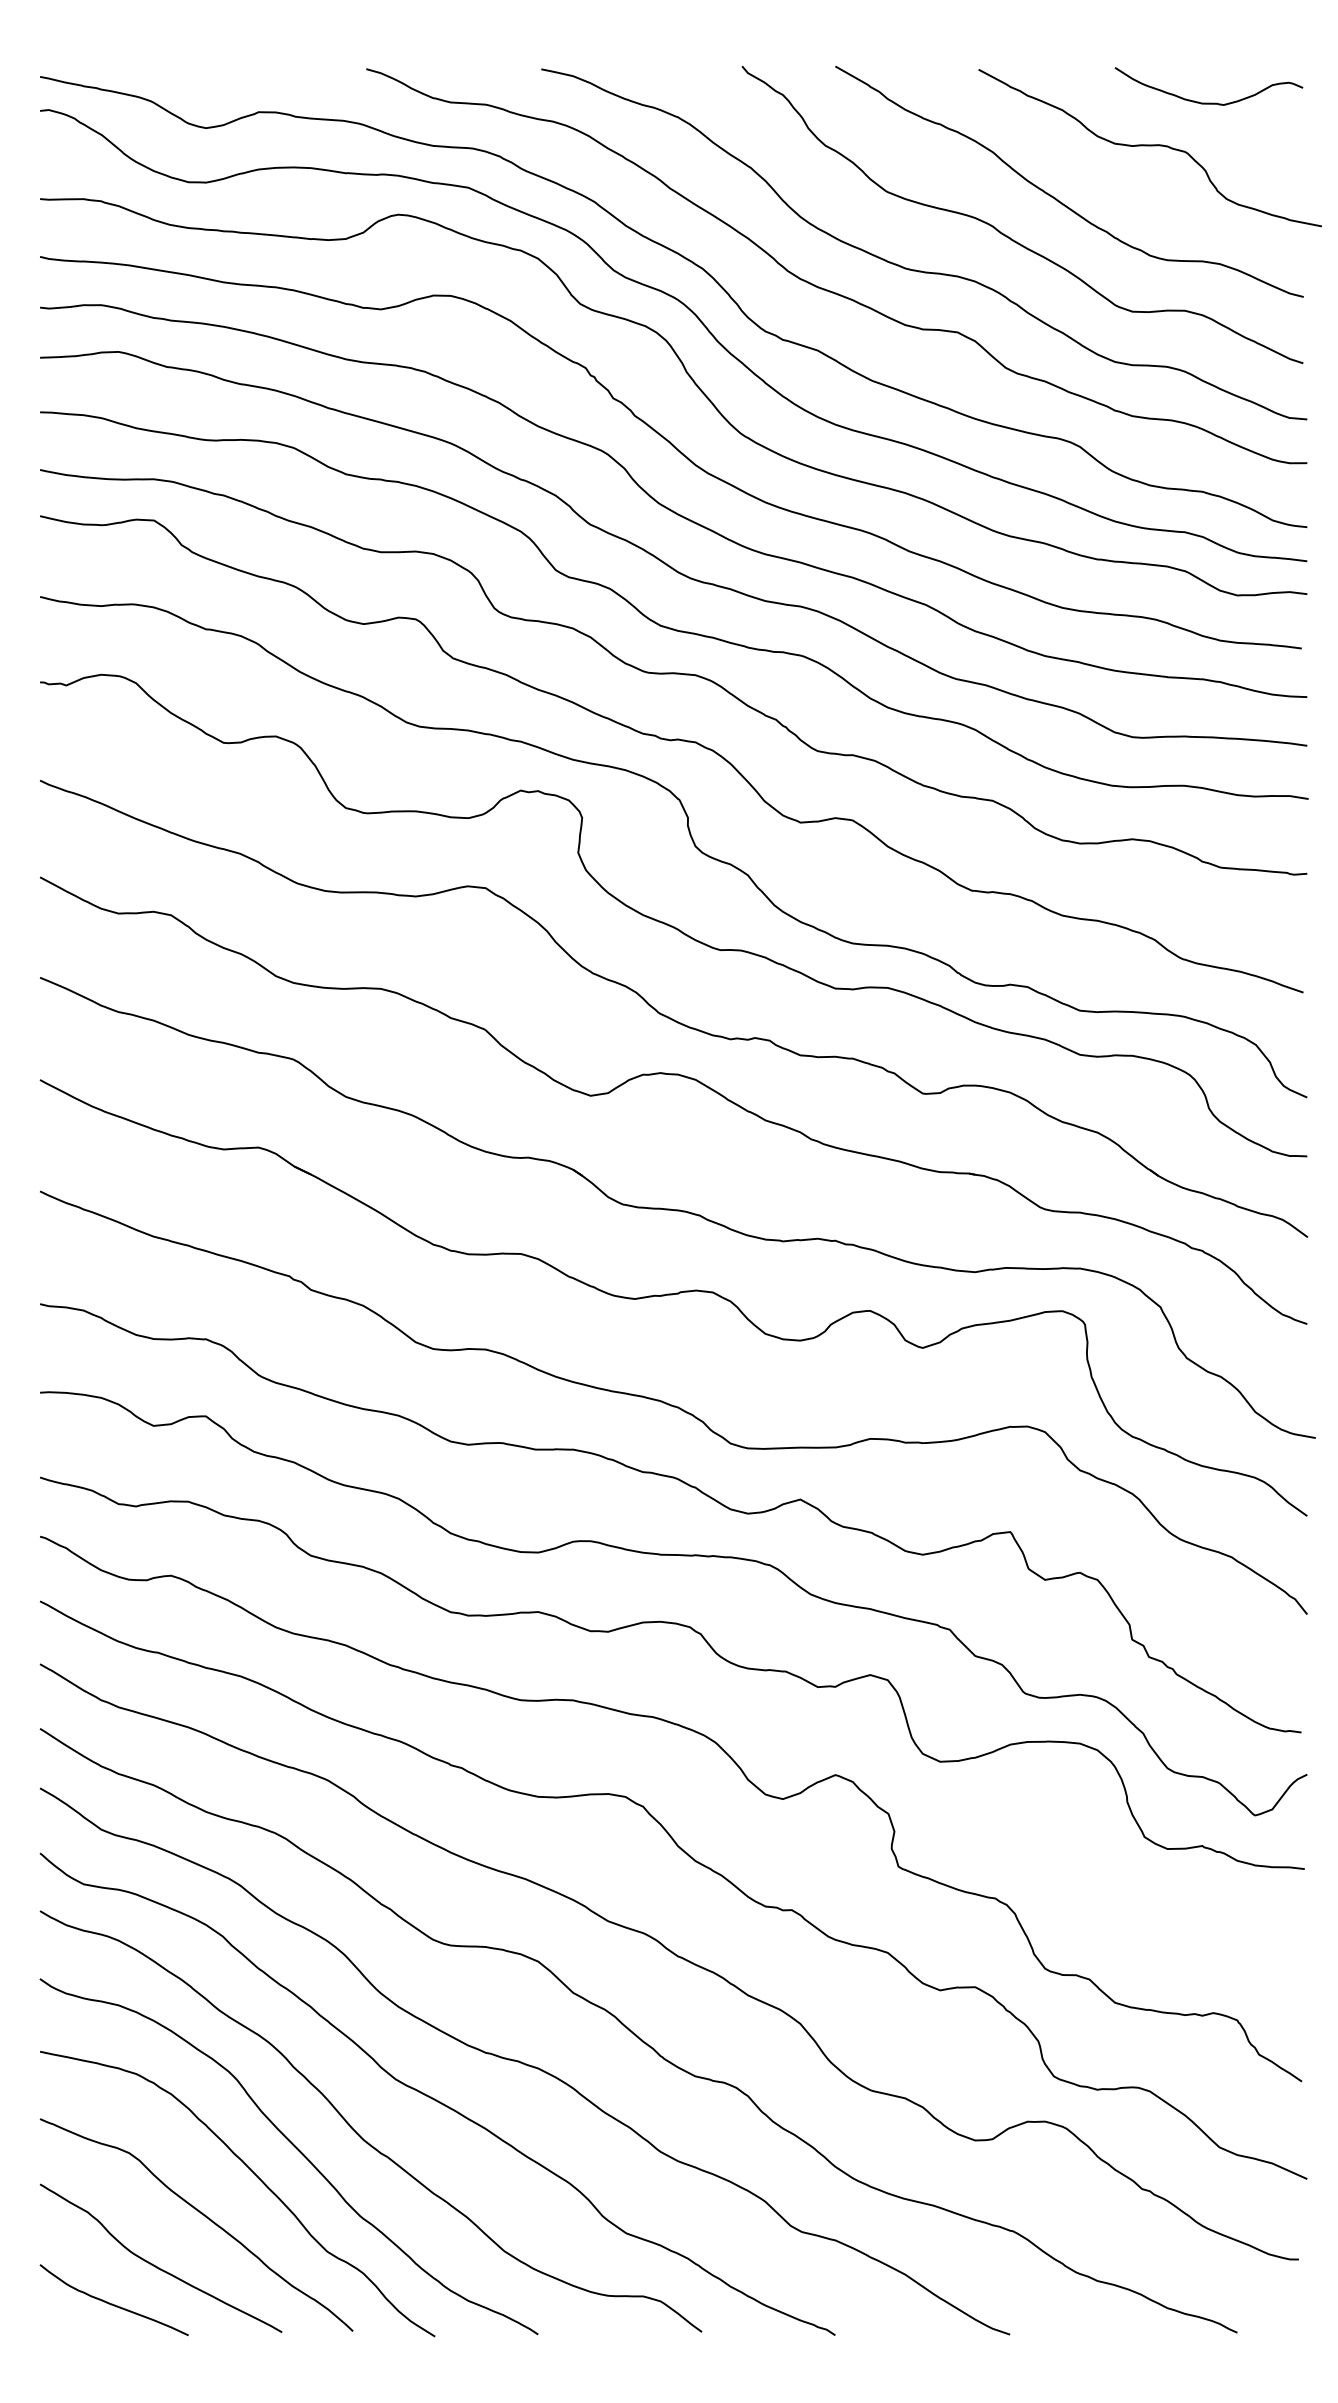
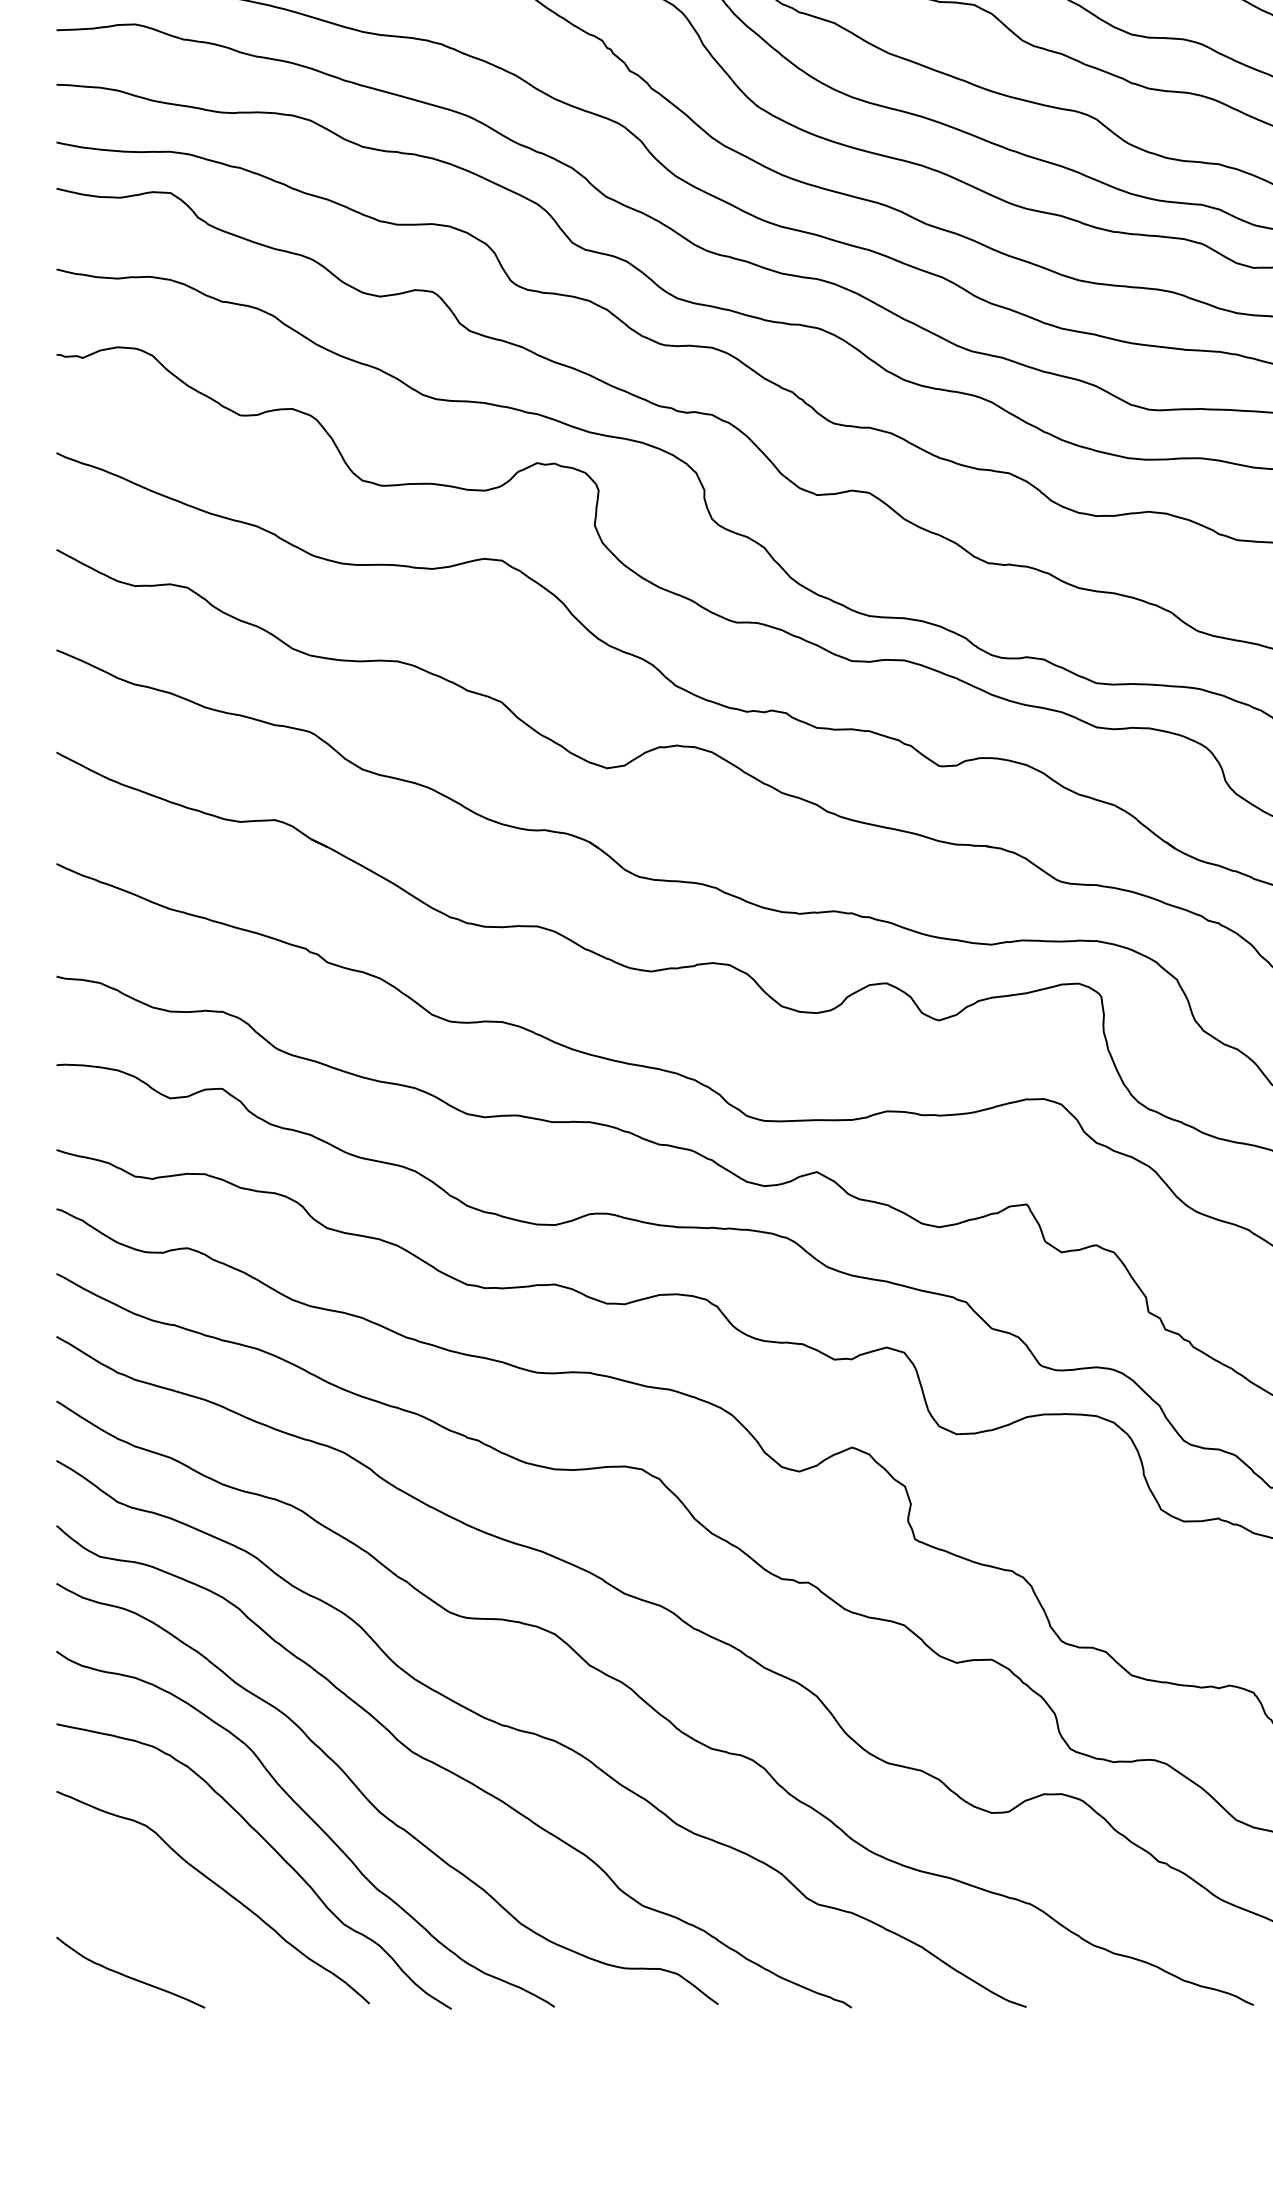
curve: (157, 2266) -> (173, 1939), removed

